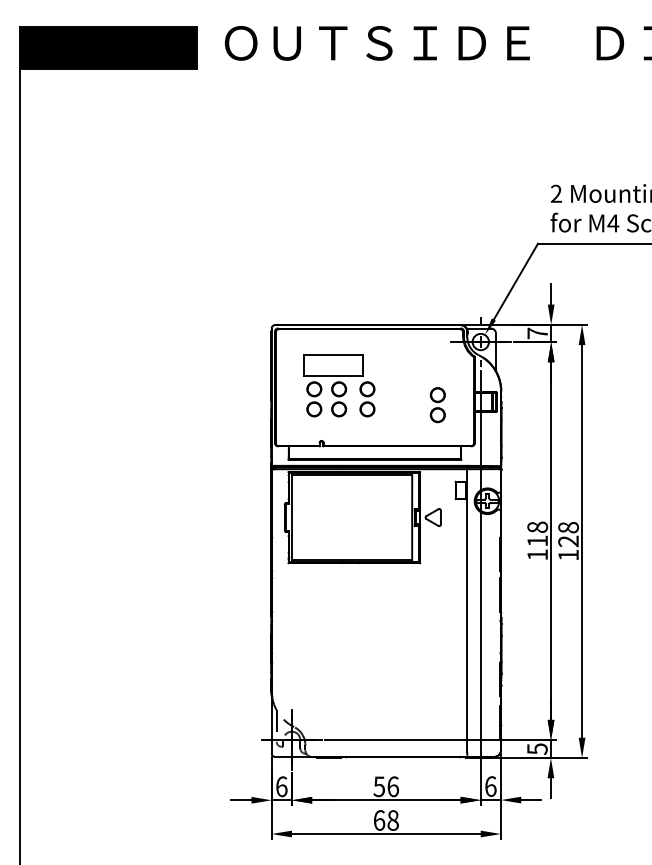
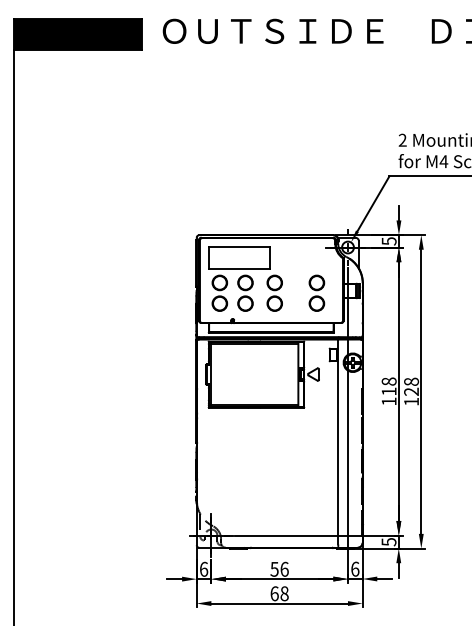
text: (536, 333) -> (388, 241), 7 -> 5
part: (339, 384) -> (245, 278), size x1.43
part: (437, 404) -> (316, 292), size x1.43

